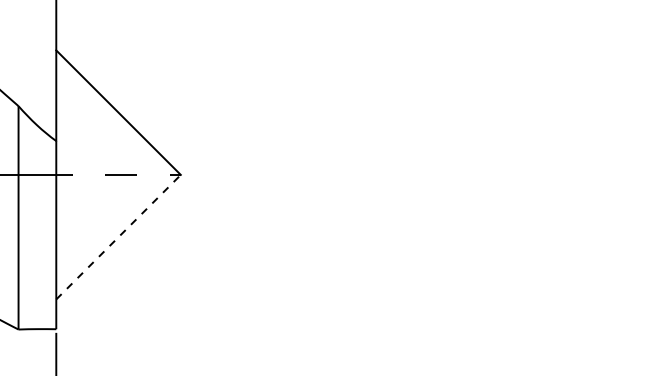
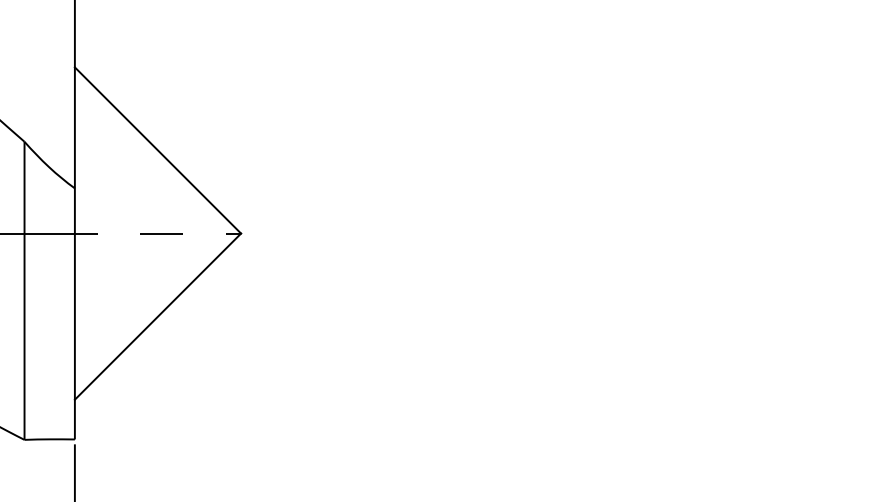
line: (118, 236) -> (157, 315), dashed -> solid

